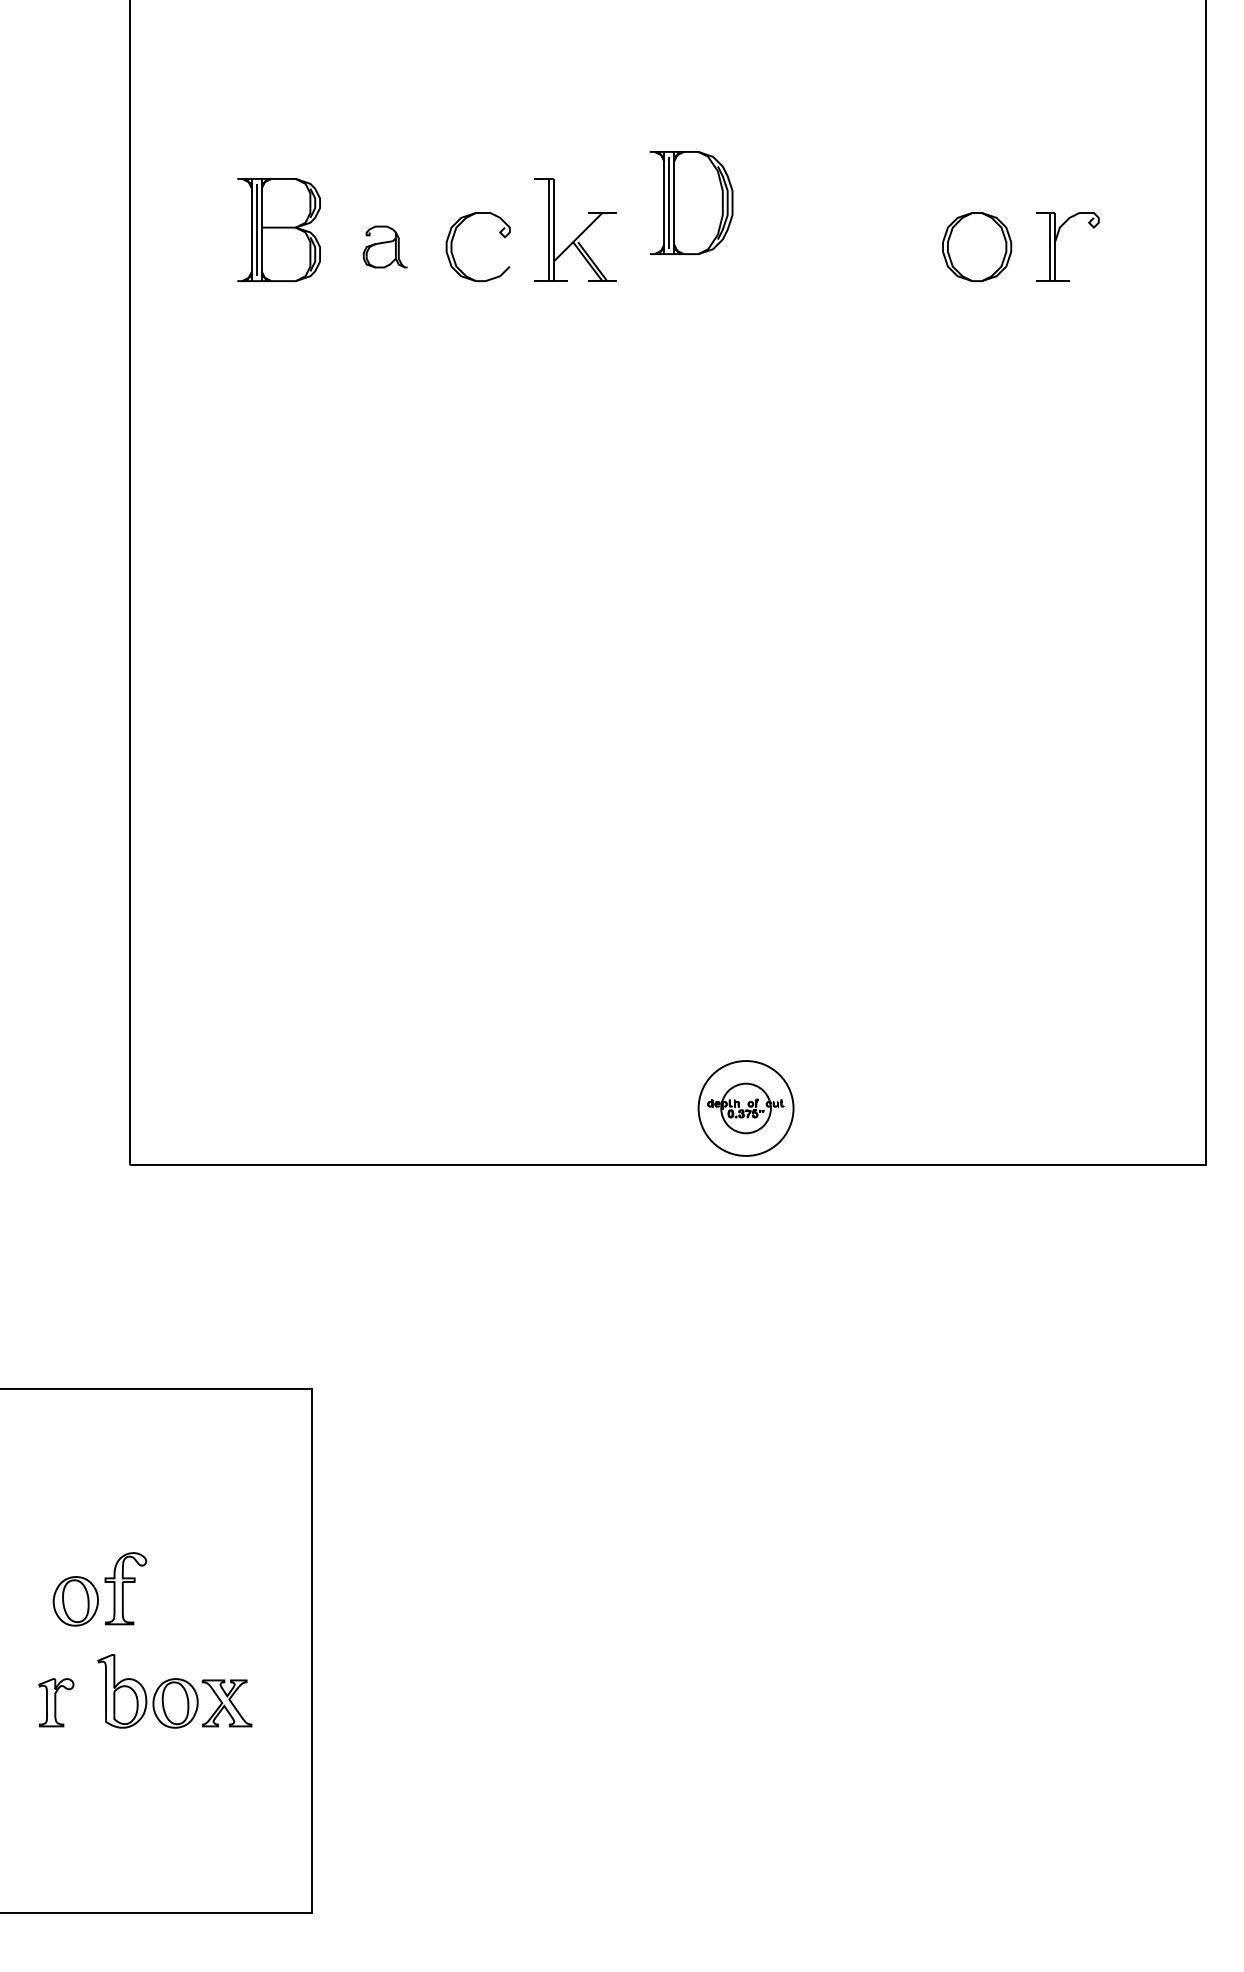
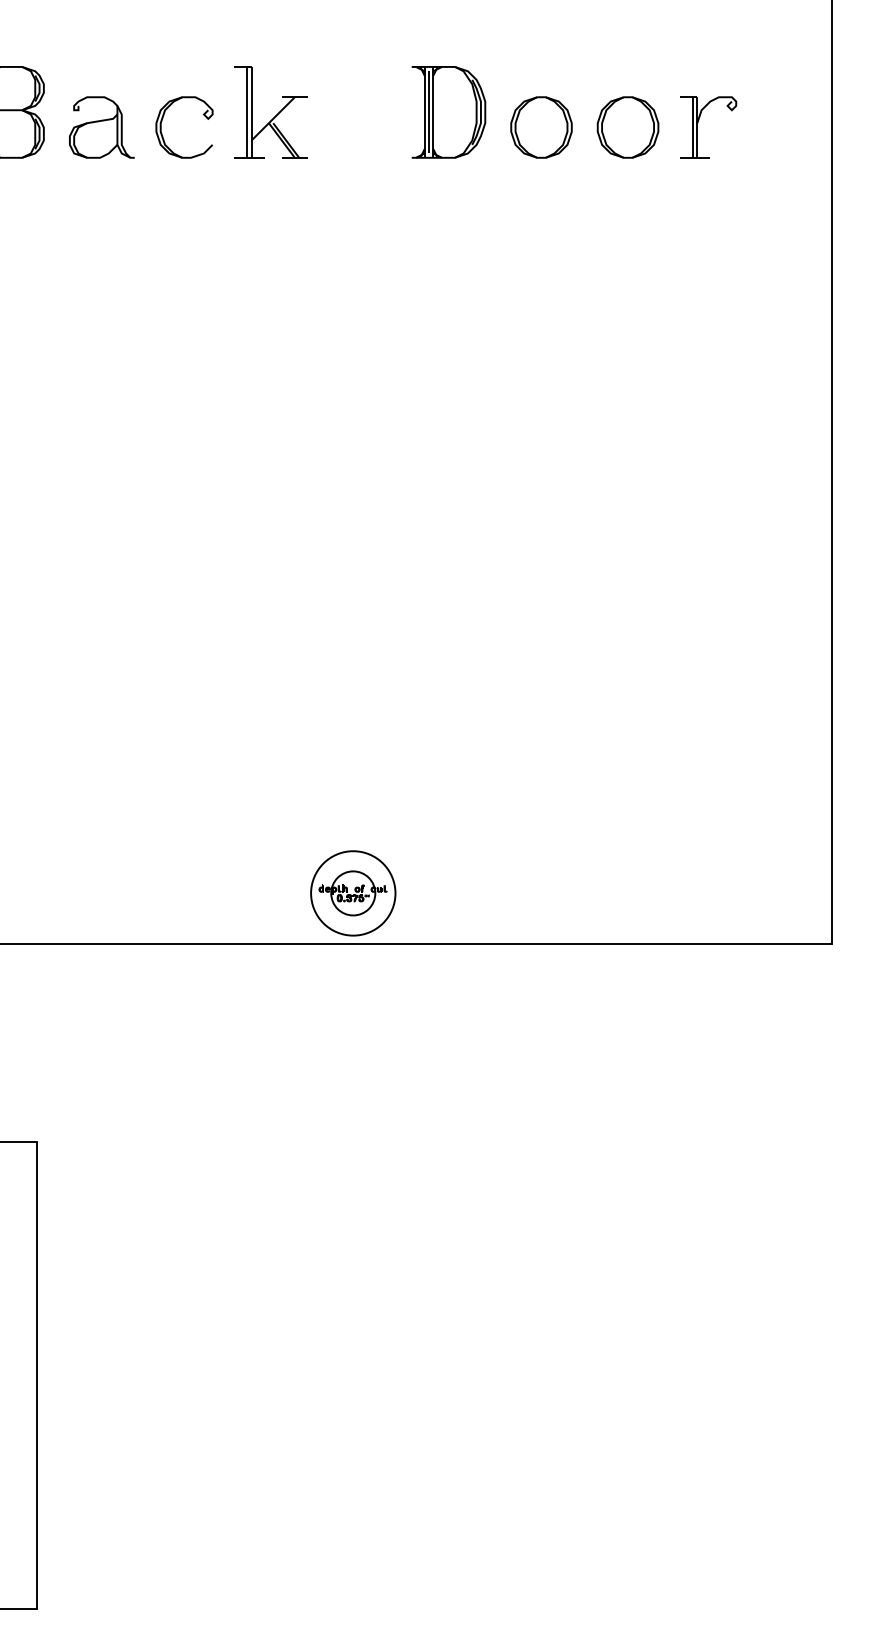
part: (691, 202) -> (448, 111), moved
part: (385, 246) -> (102, 127), size x1.67
part: (879, 246) -> (541, 127), added
part: (745, 1108) -> (352, 893), moved

